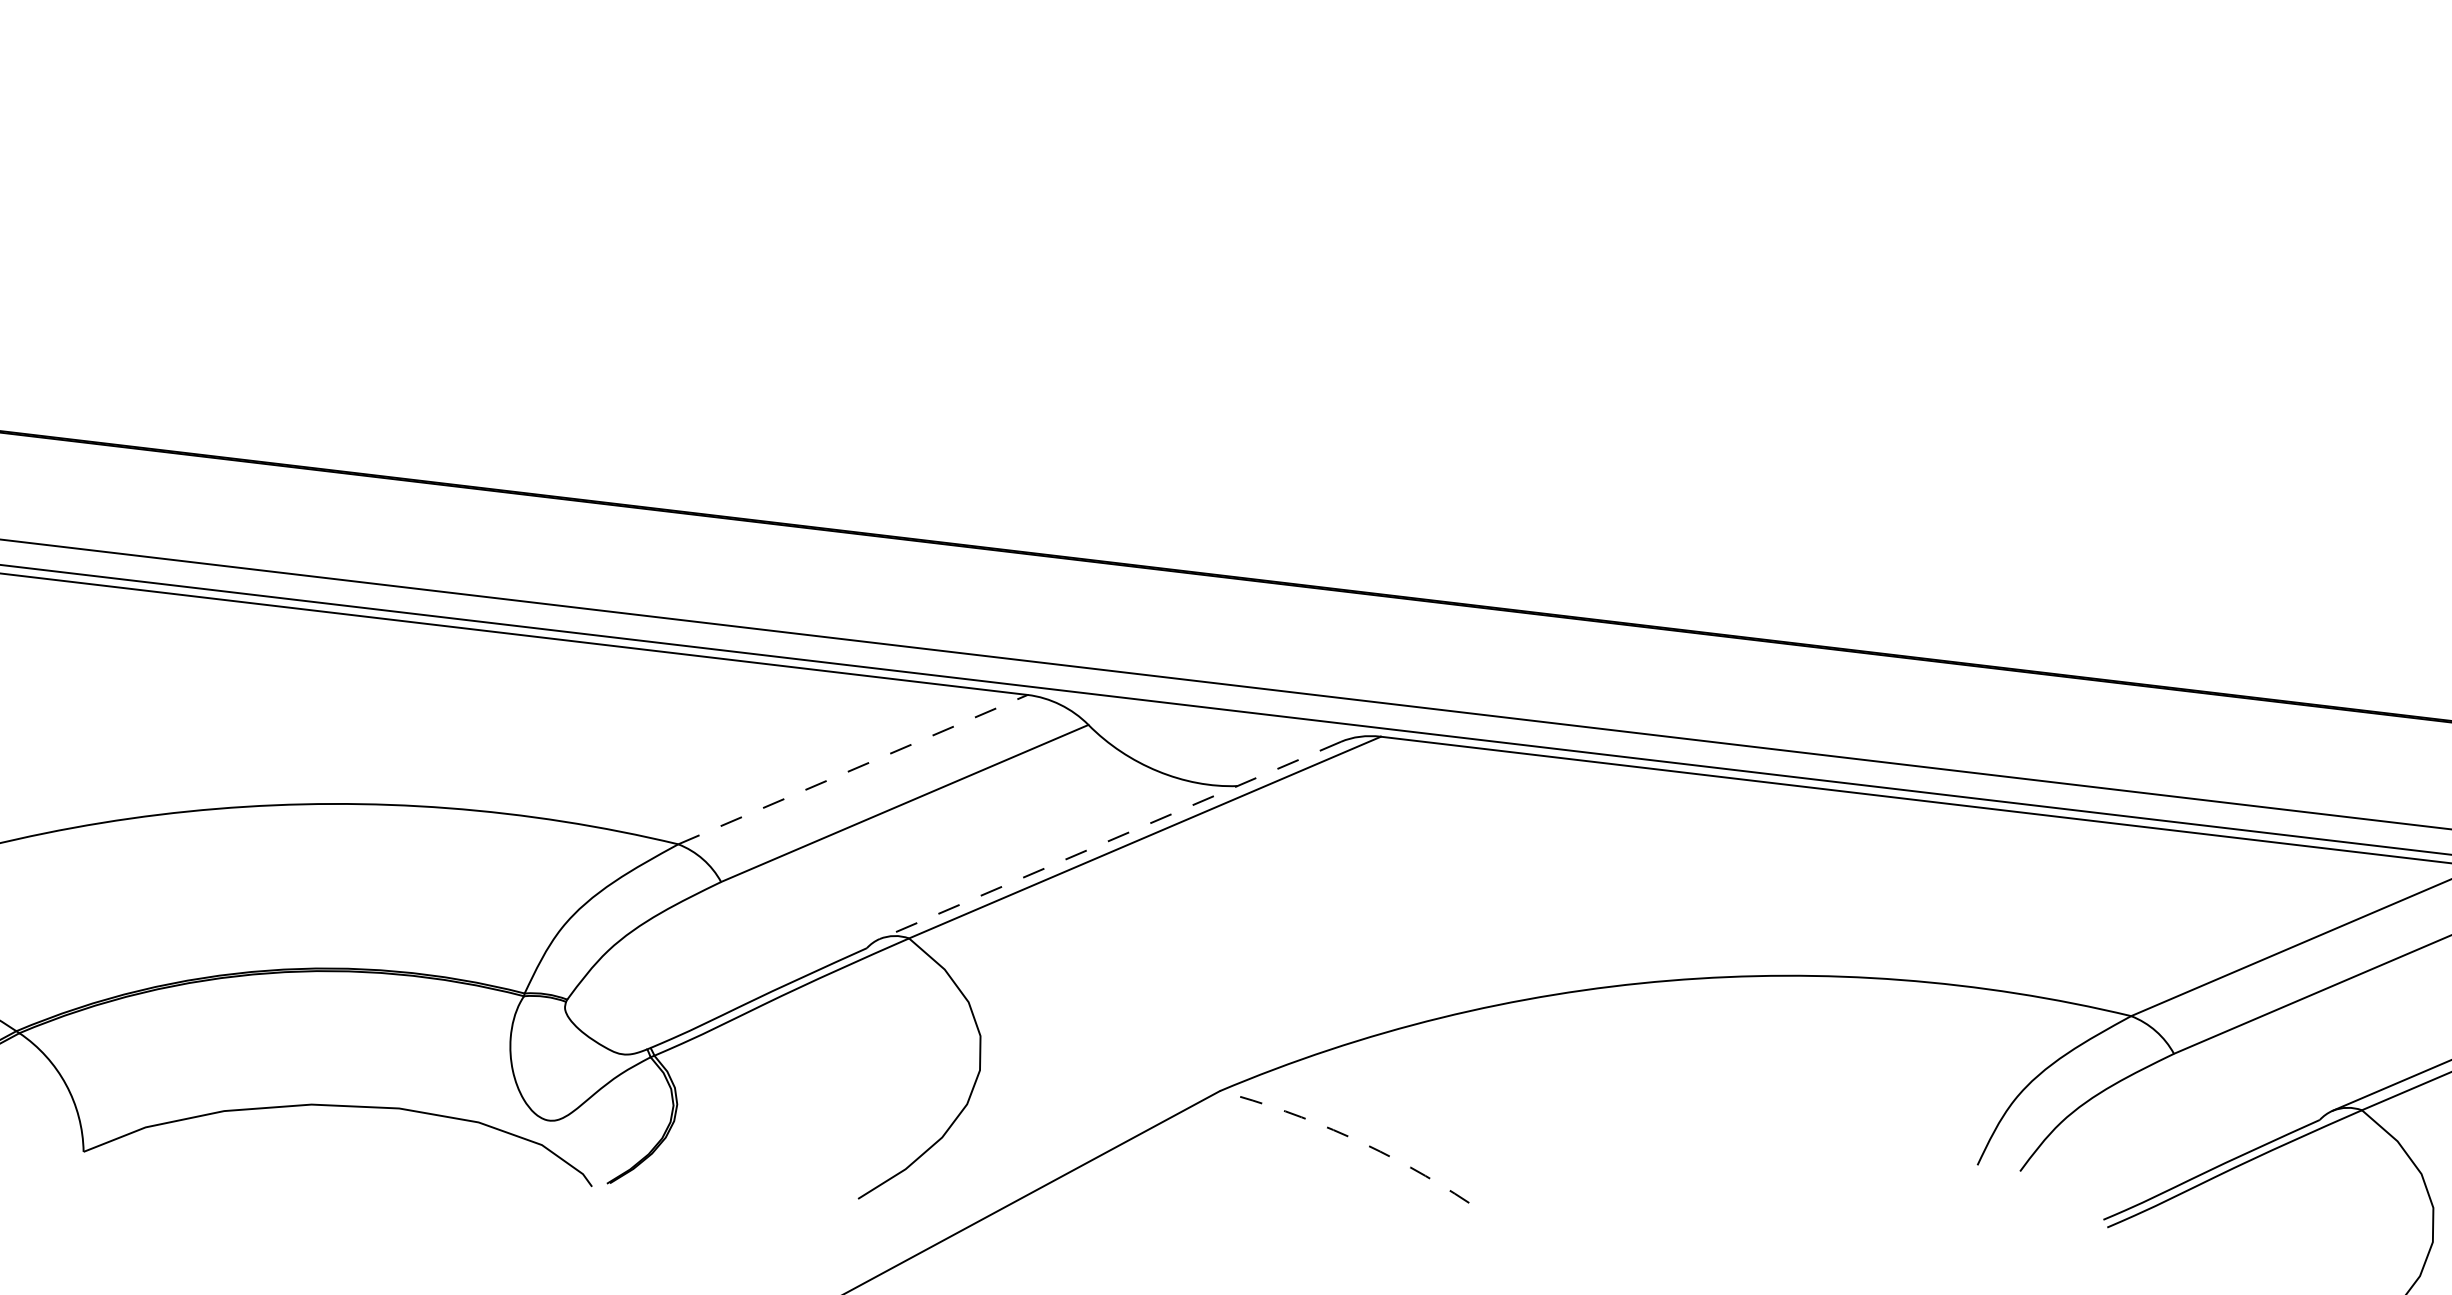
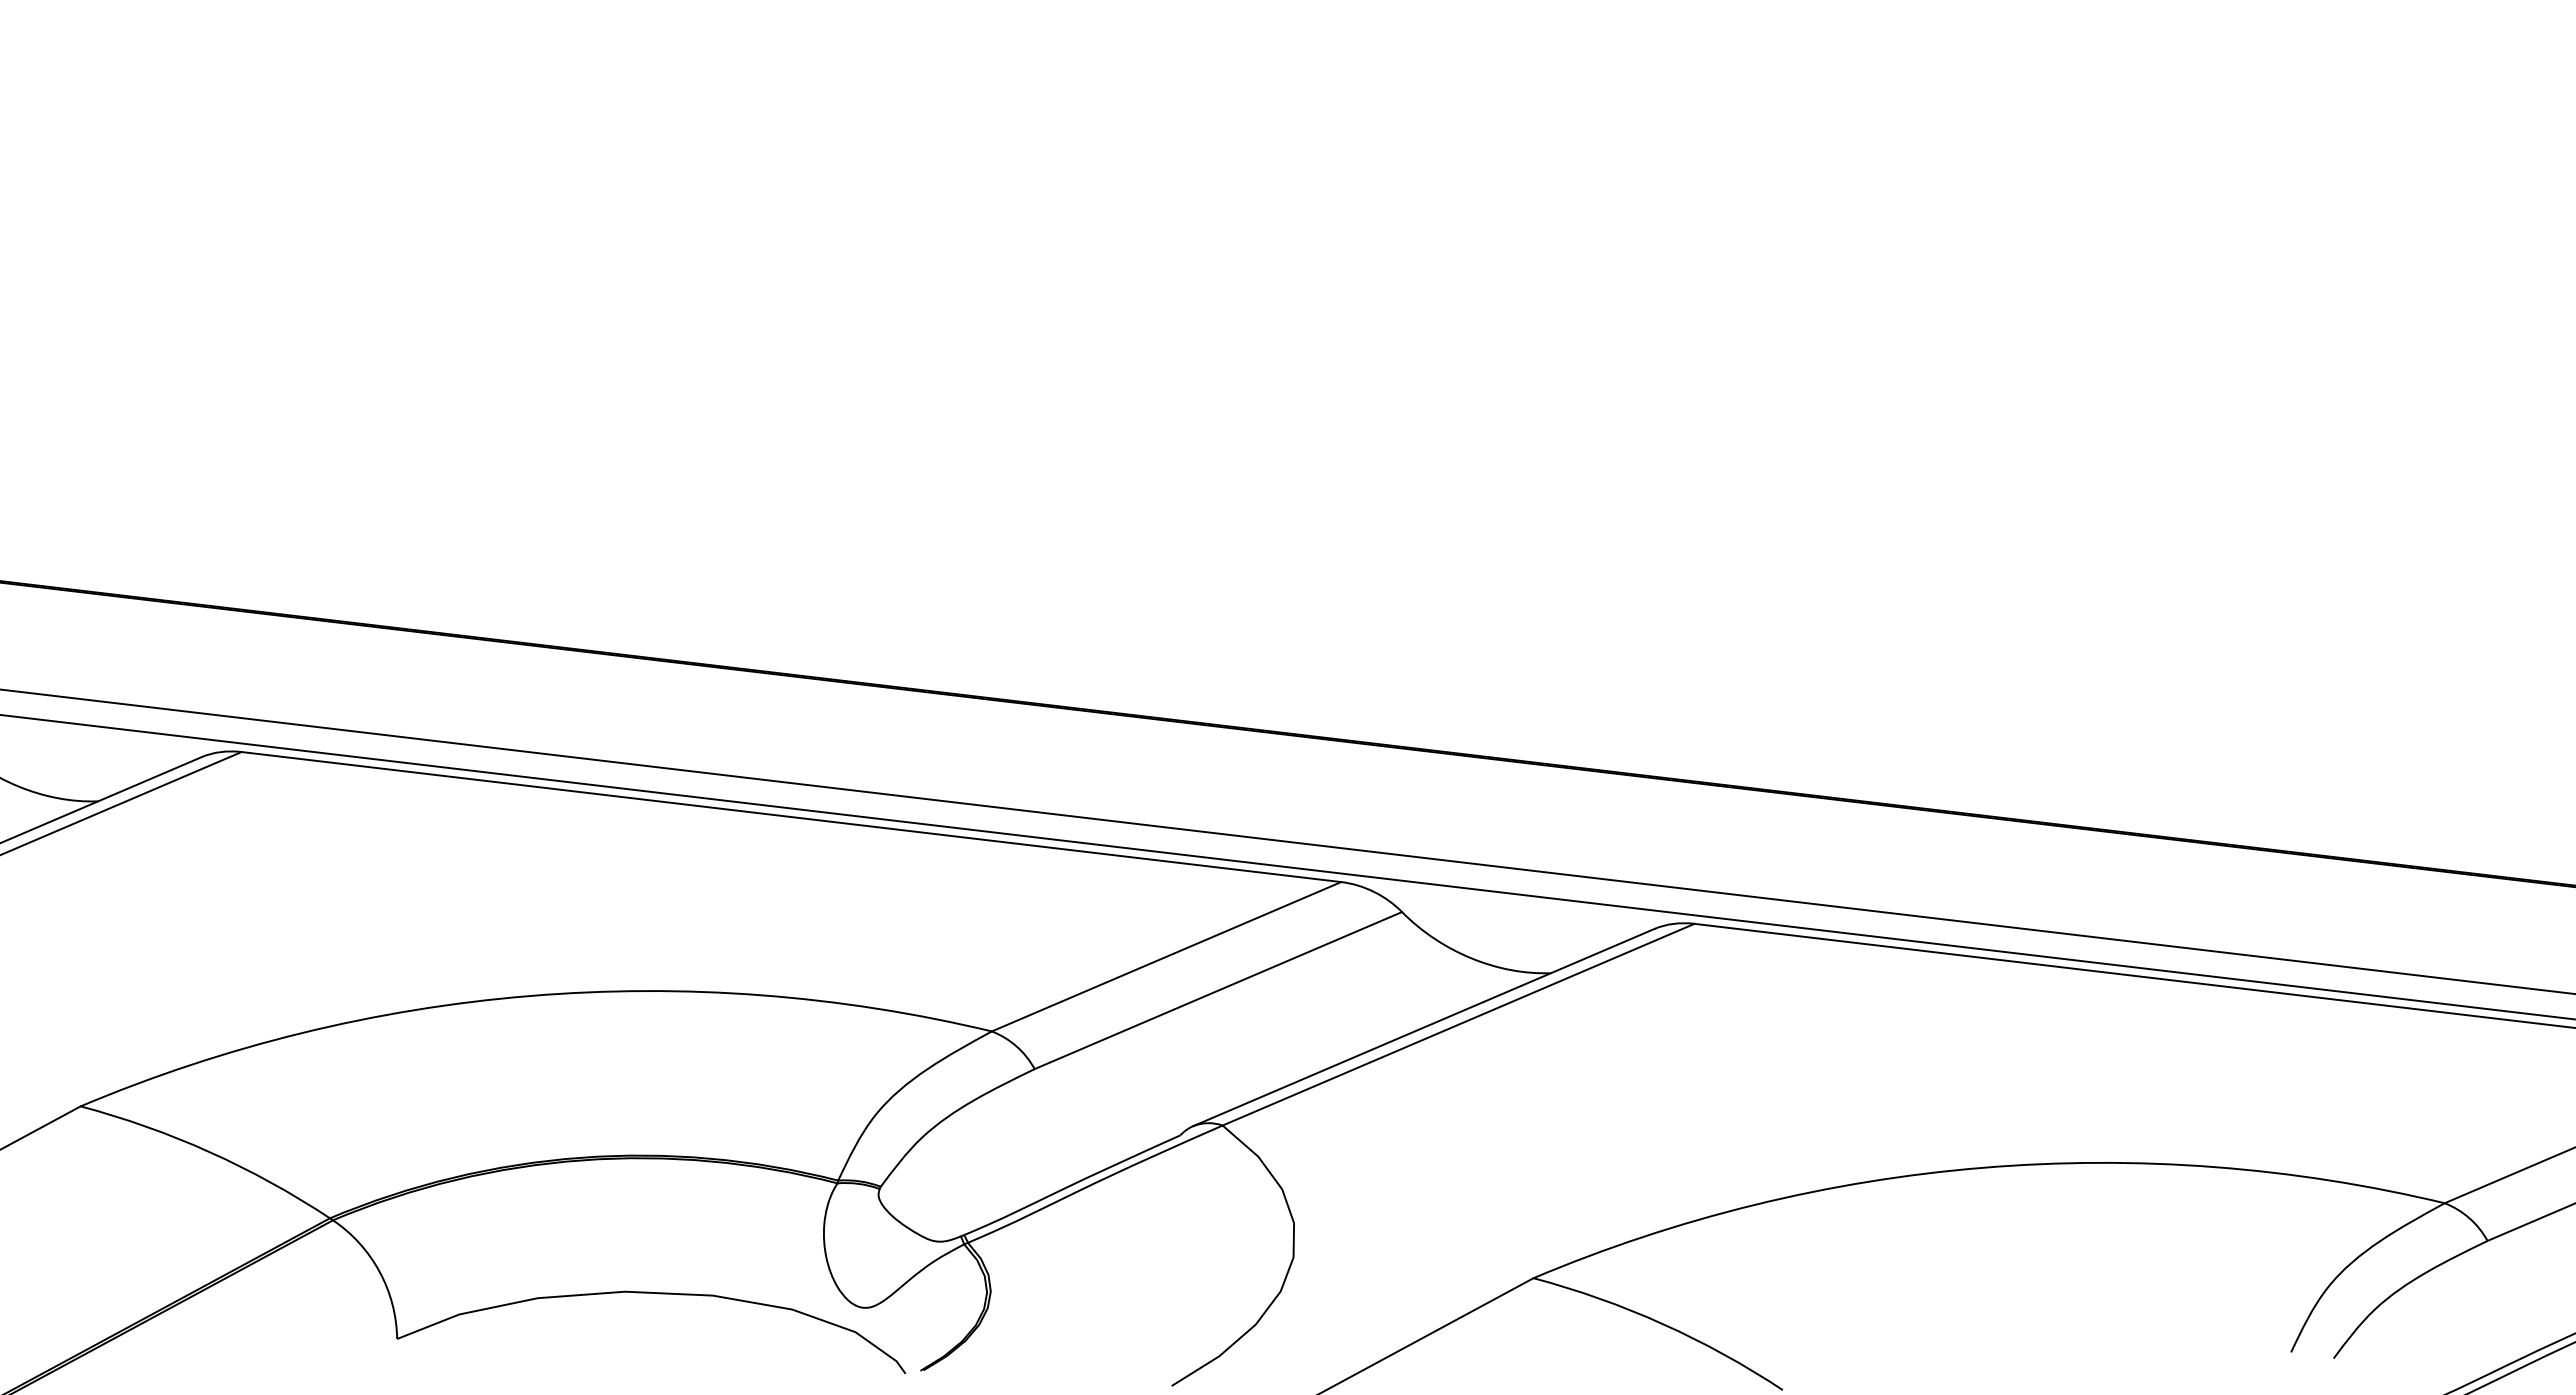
line: (852, 769) -> (1166, 956), dashed -> solid
line: (1109, 840) -> (1423, 1027), dashed -> solid
arc: (1348, 1137) -> (1662, 1324), dashed -> solid

